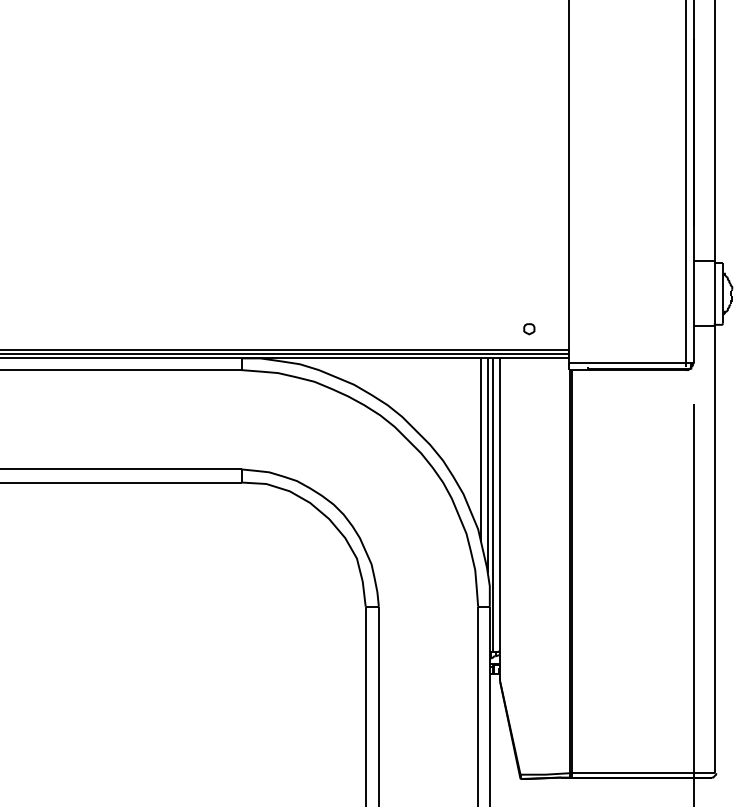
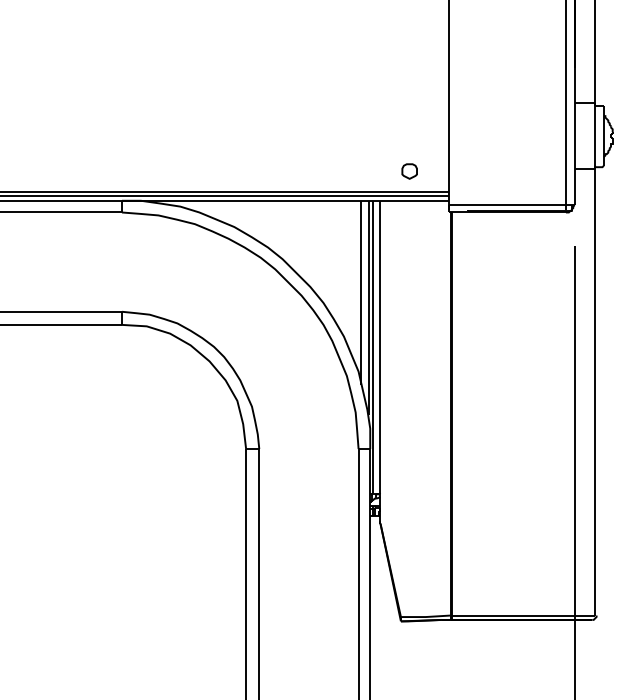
part: (529, 329) -> (409, 171), size x1.43

